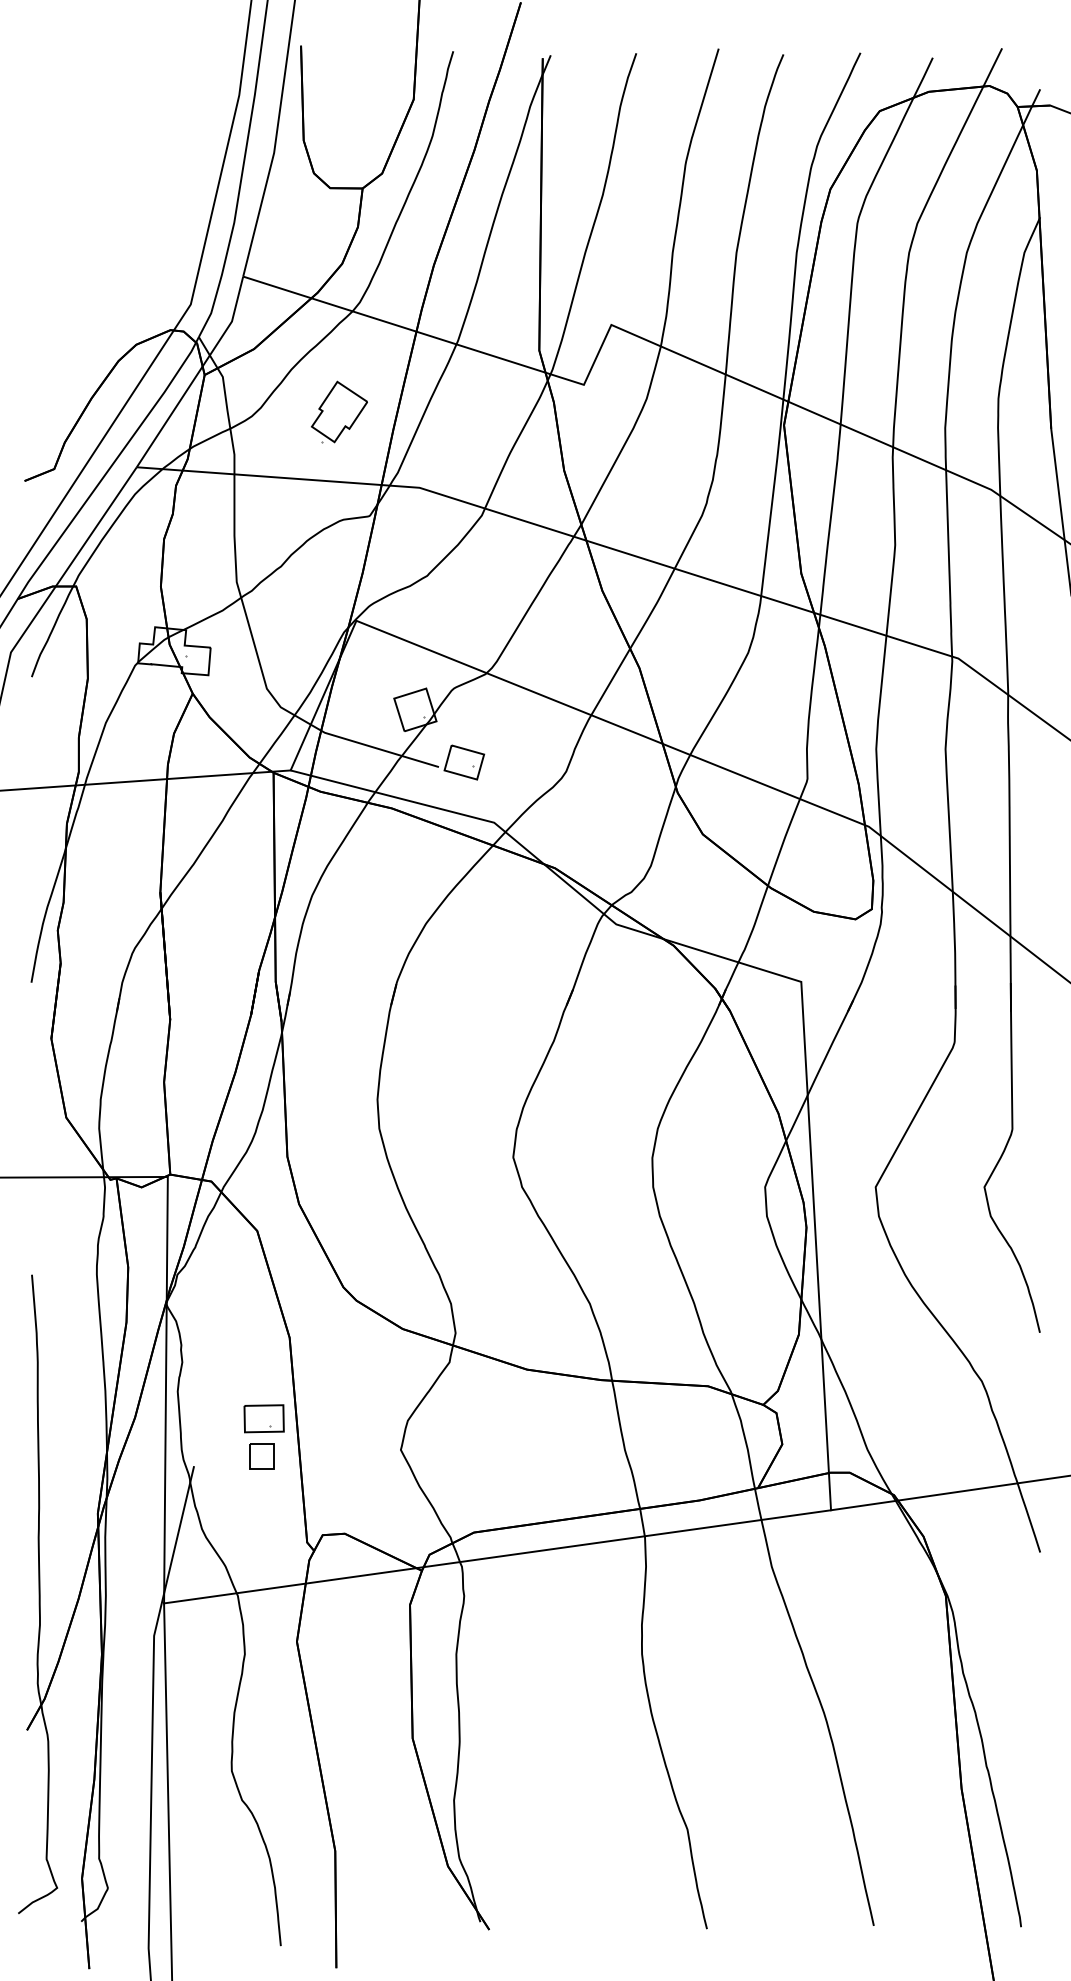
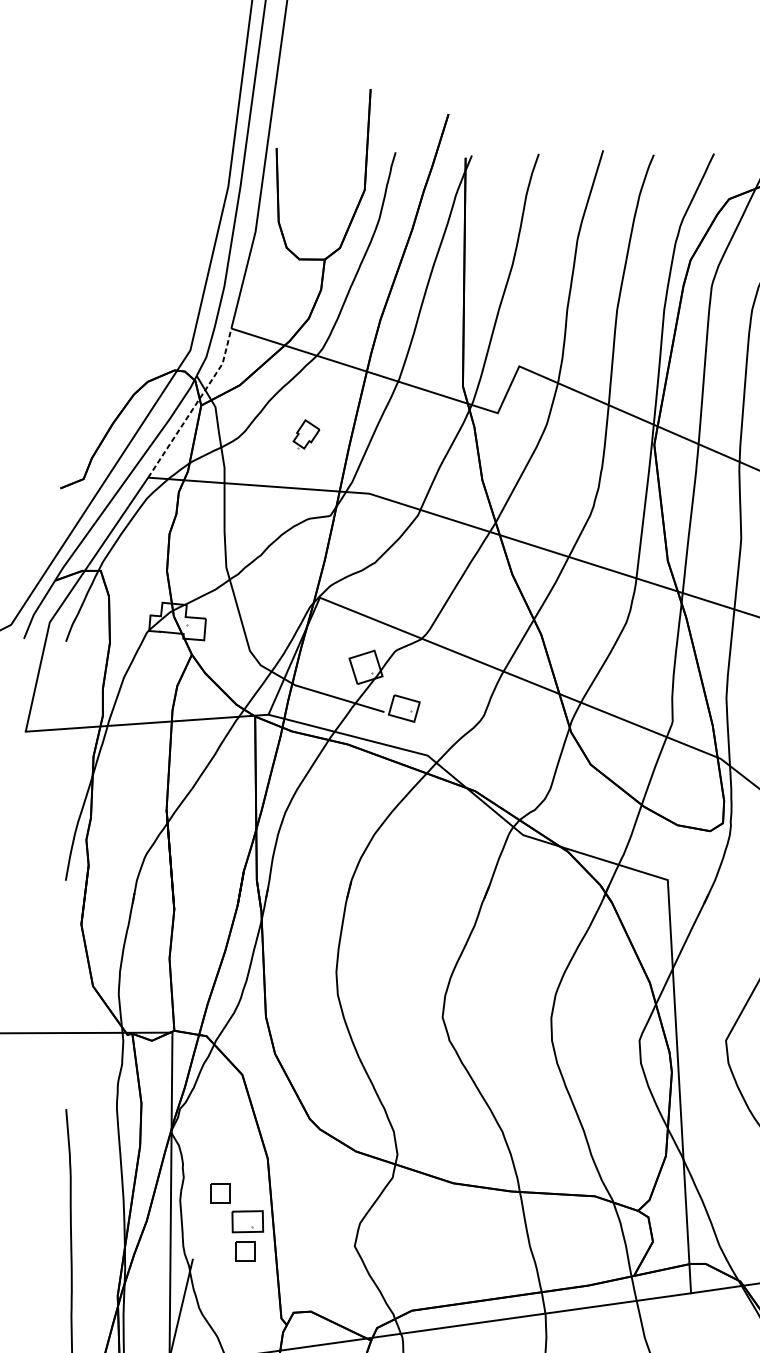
line: (197, 374) -> (195, 405), solid -> dashed
part: (338, 411) -> (305, 434), size x0.6
part: (229, 1382) -> (220, 1193), added

